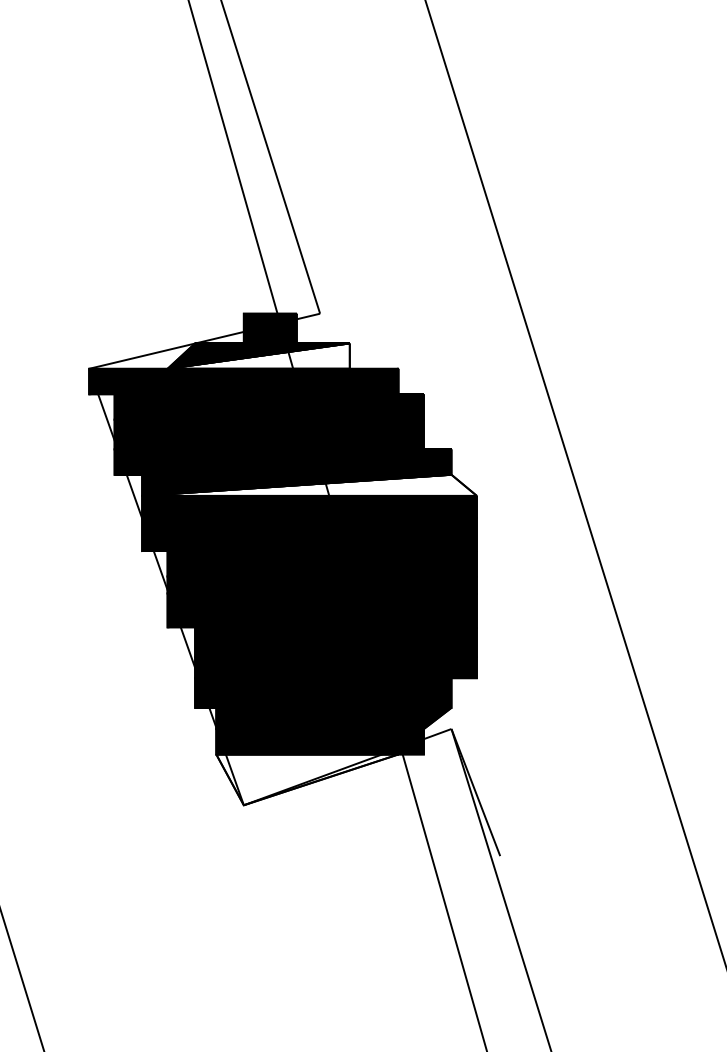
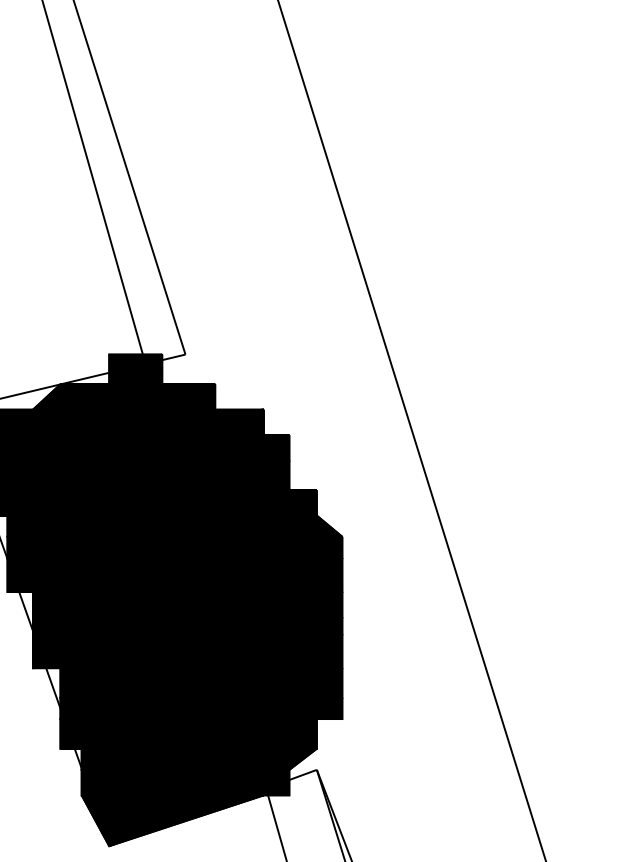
fill: (258, 355) -> (123, 396), added
fill: (309, 484) -> (174, 525), added
fill: (307, 779) -> (172, 820), added

